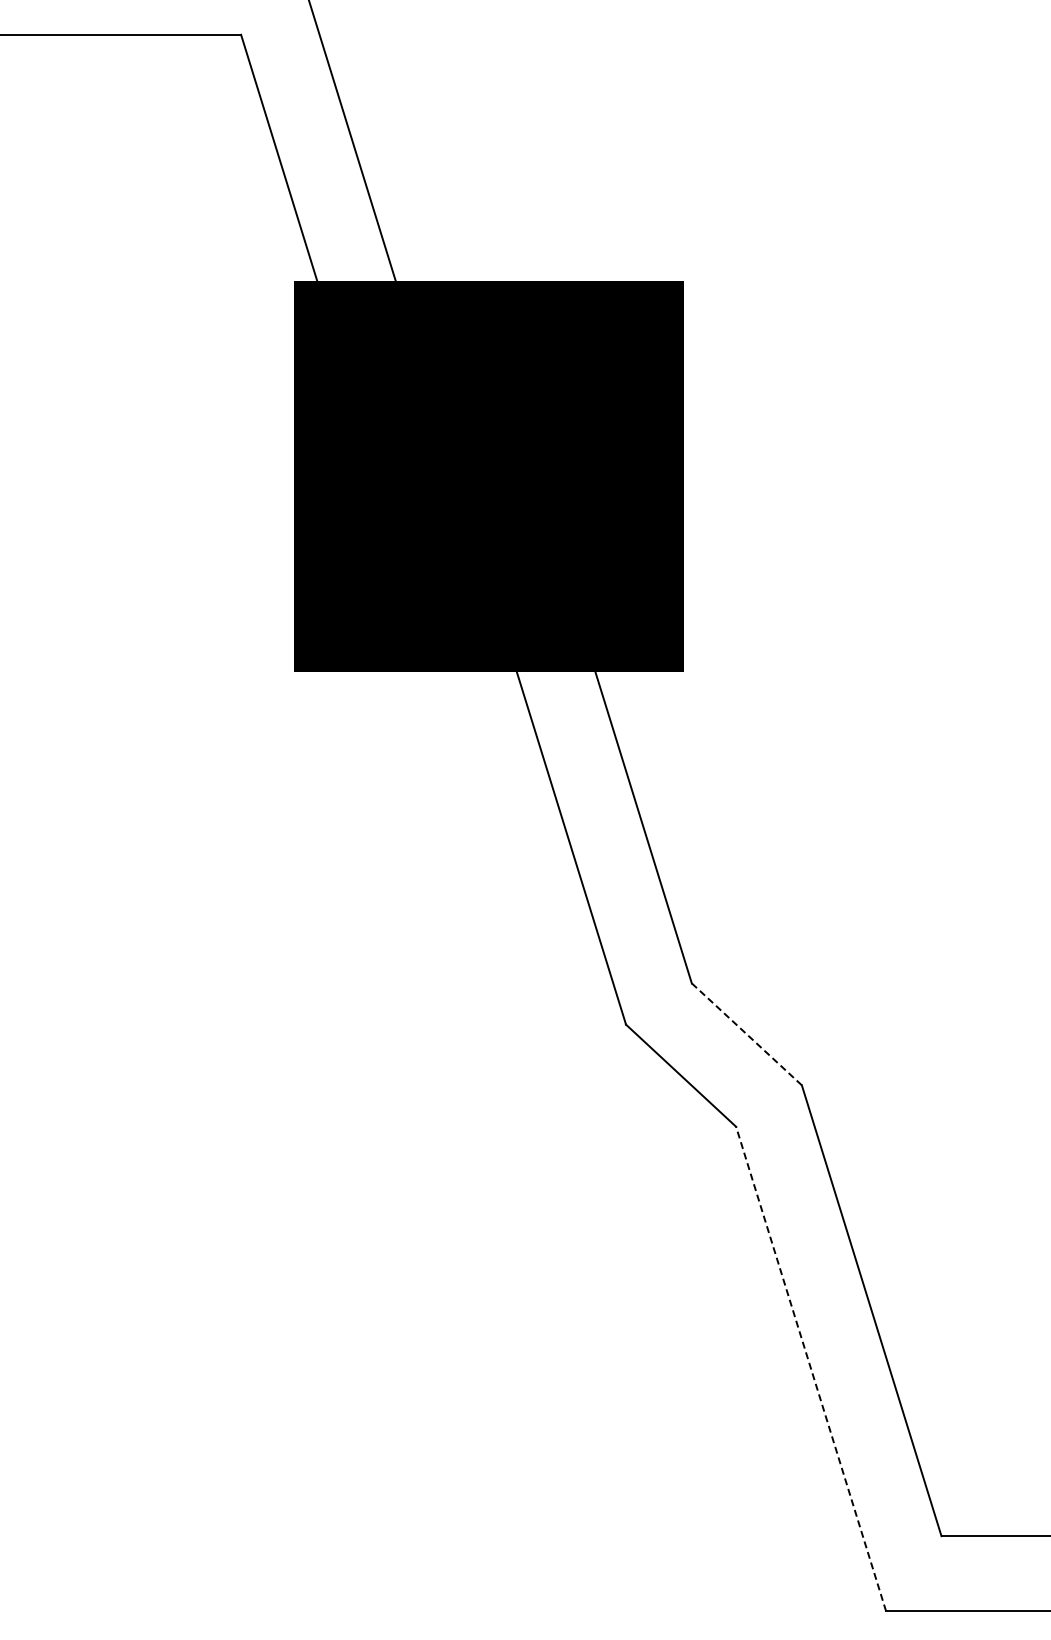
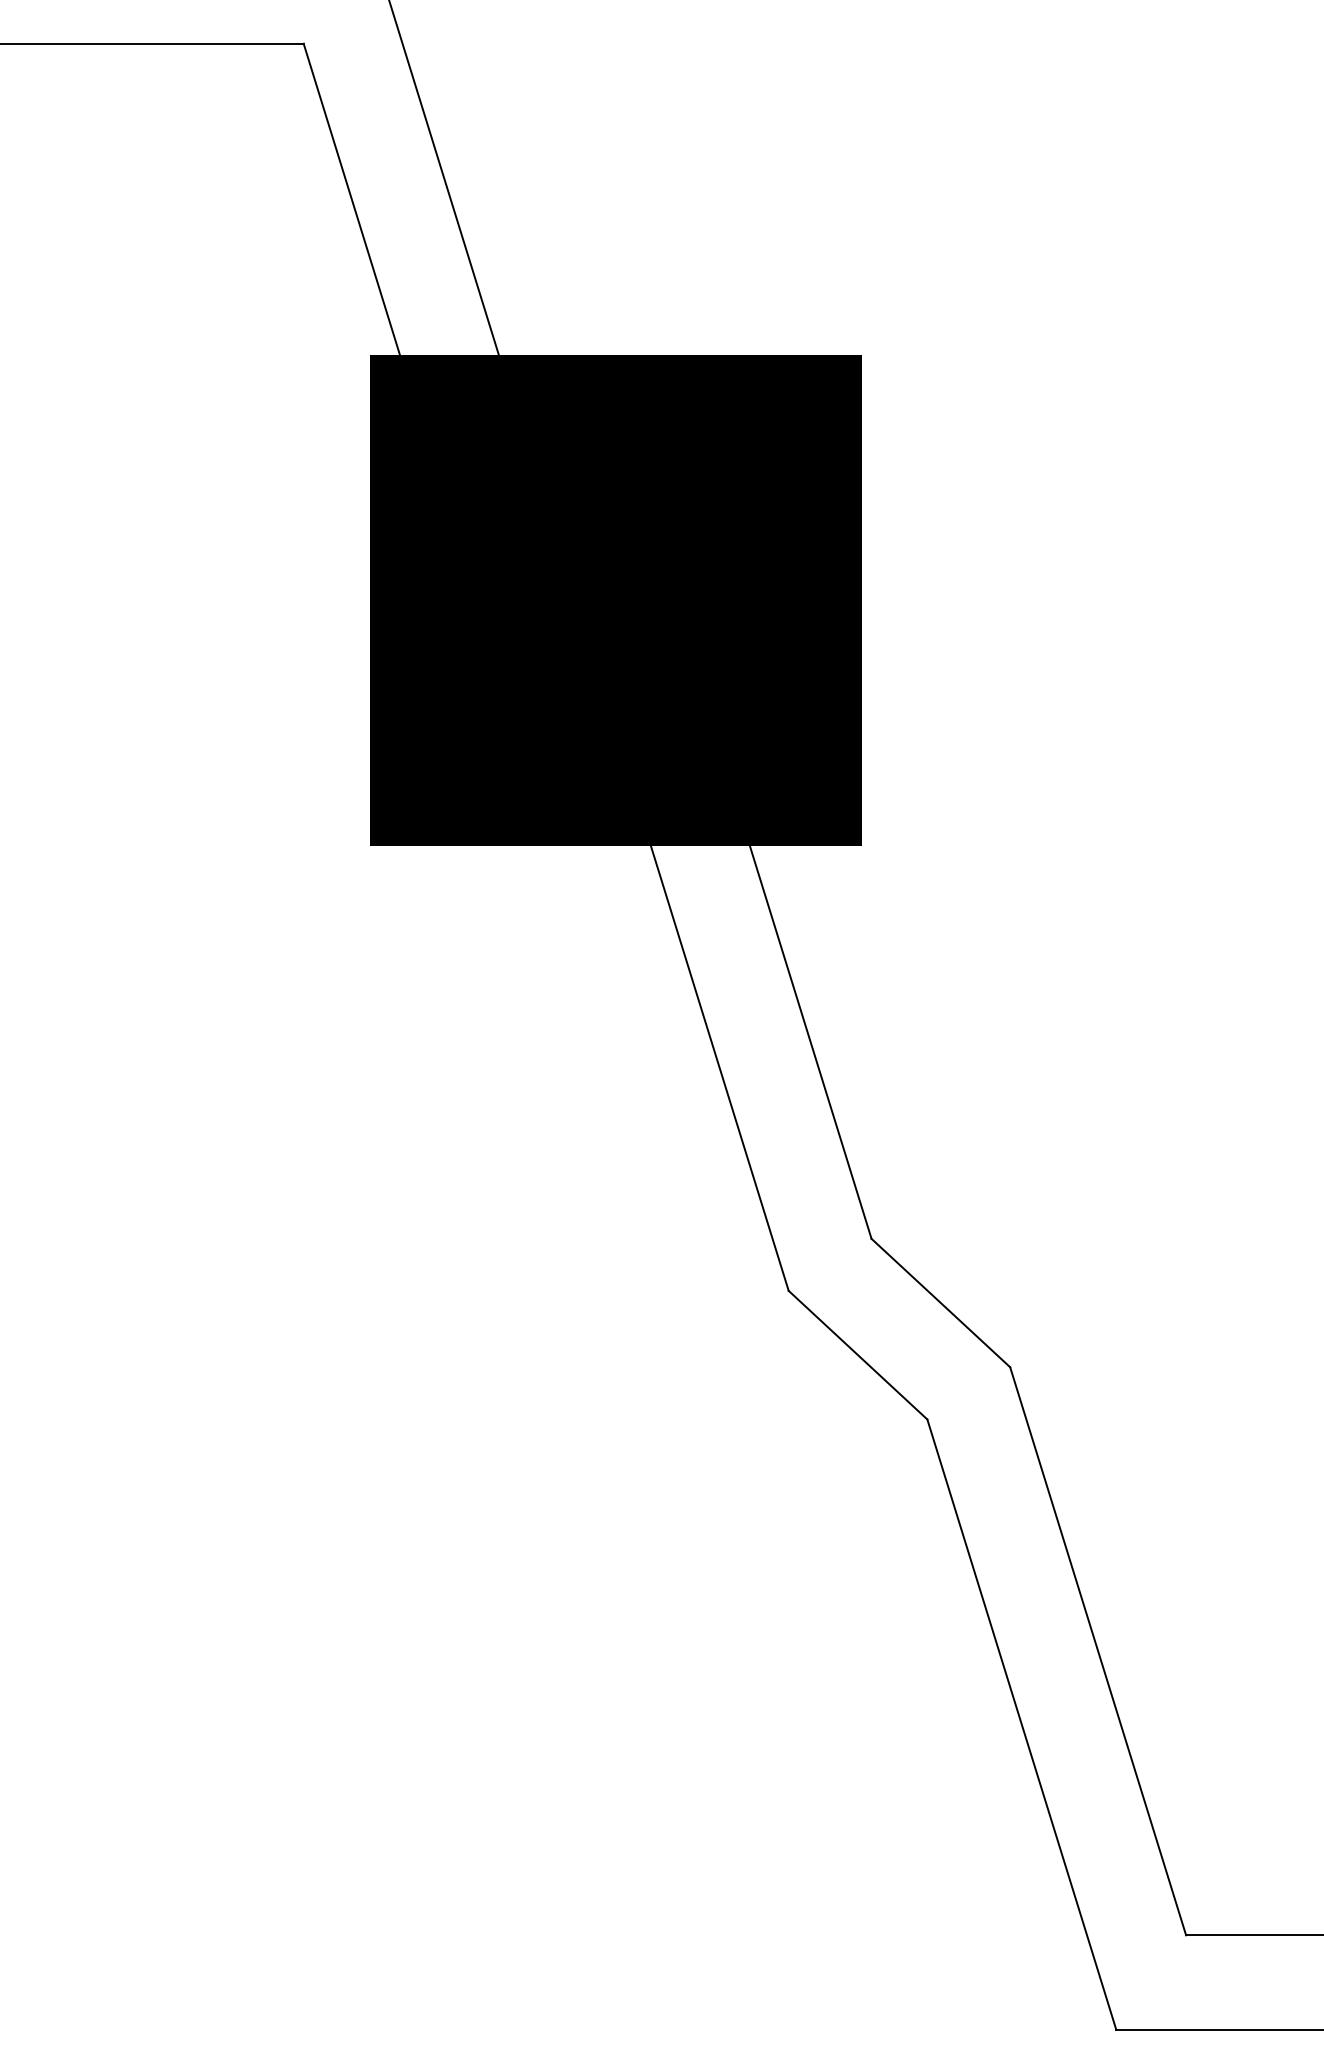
line: (746, 1034) -> (940, 1303), dashed -> solid
line: (811, 1369) -> (1022, 1725), dashed -> solid

